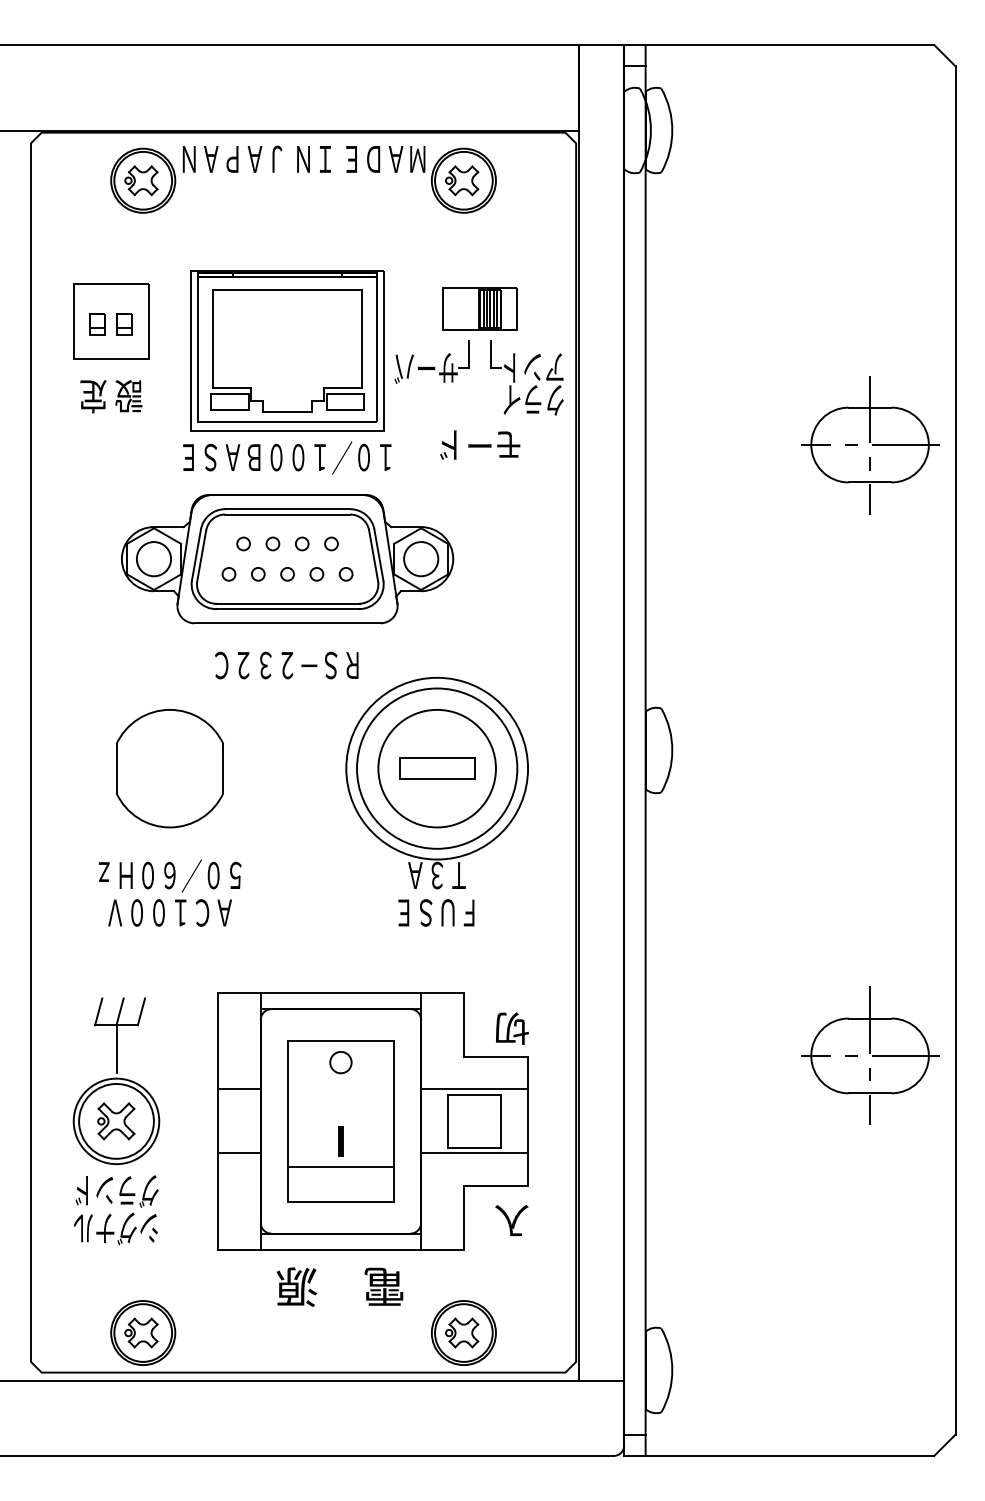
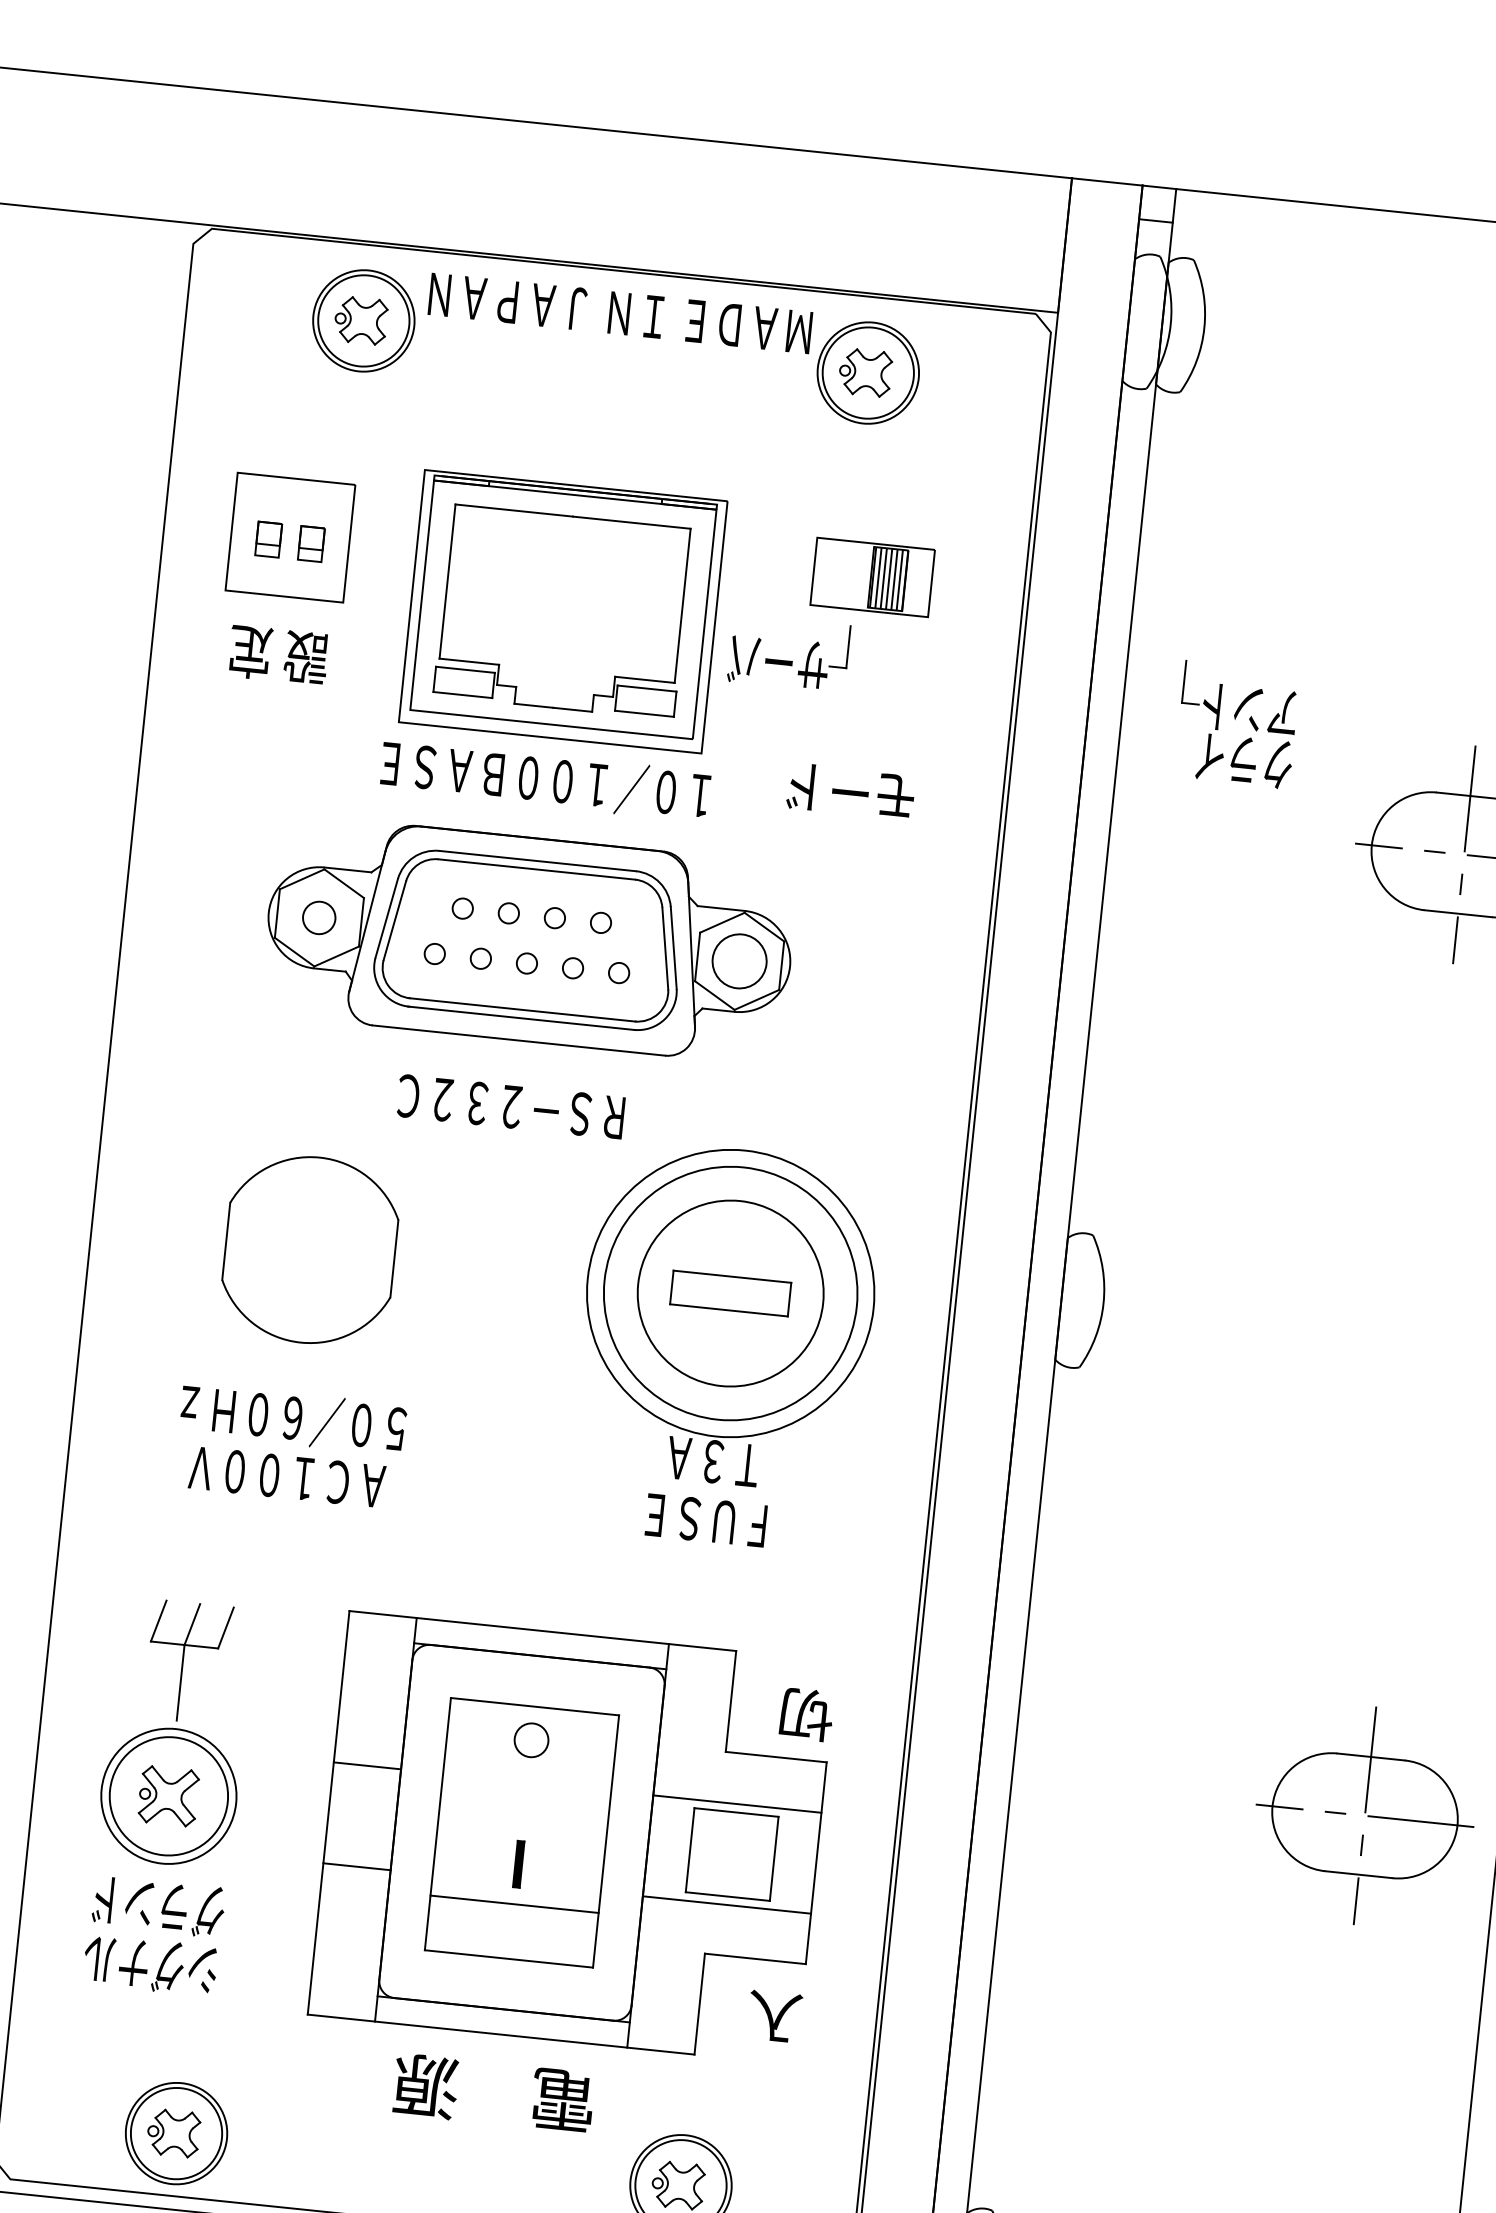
part: (526, 377) -> (1236, 723), moved
circle: (153, 559) -> (318, 918), size x0.6

